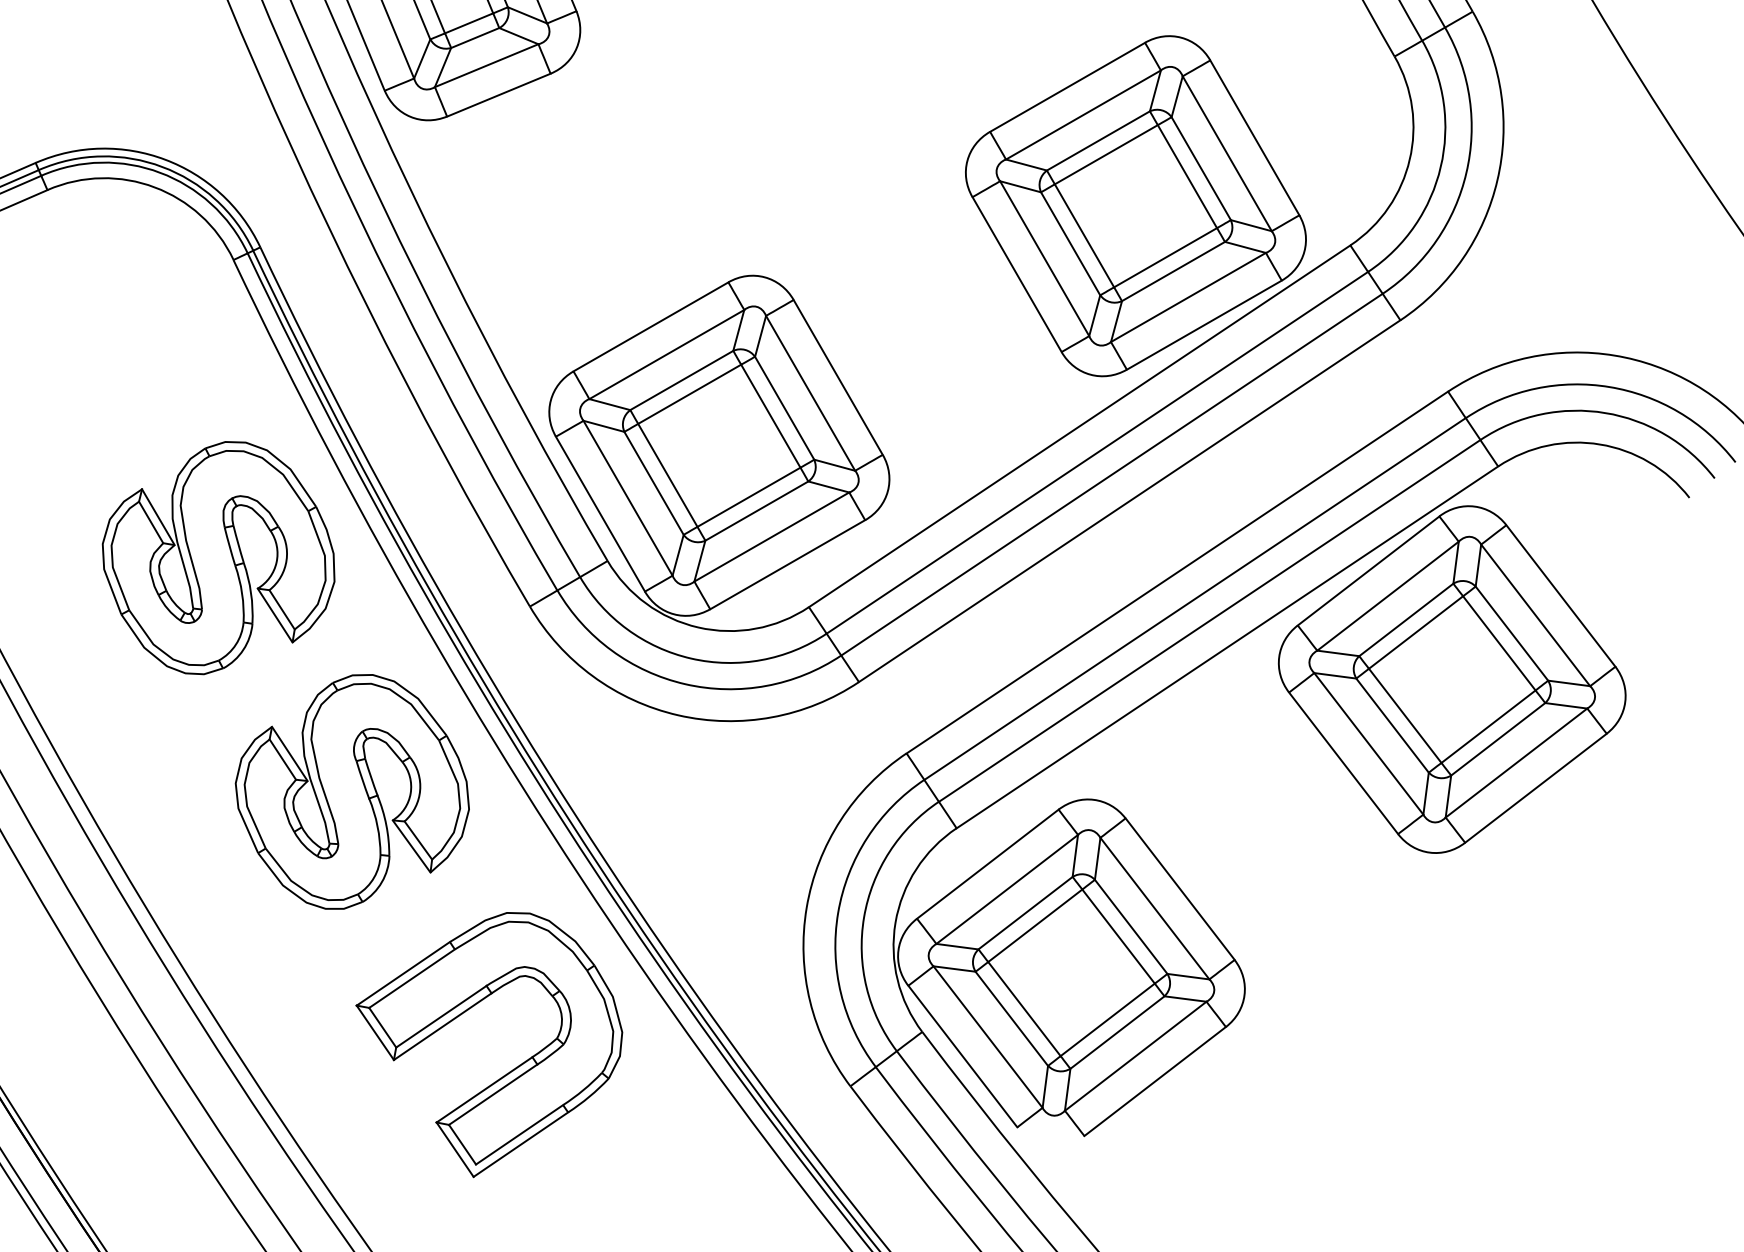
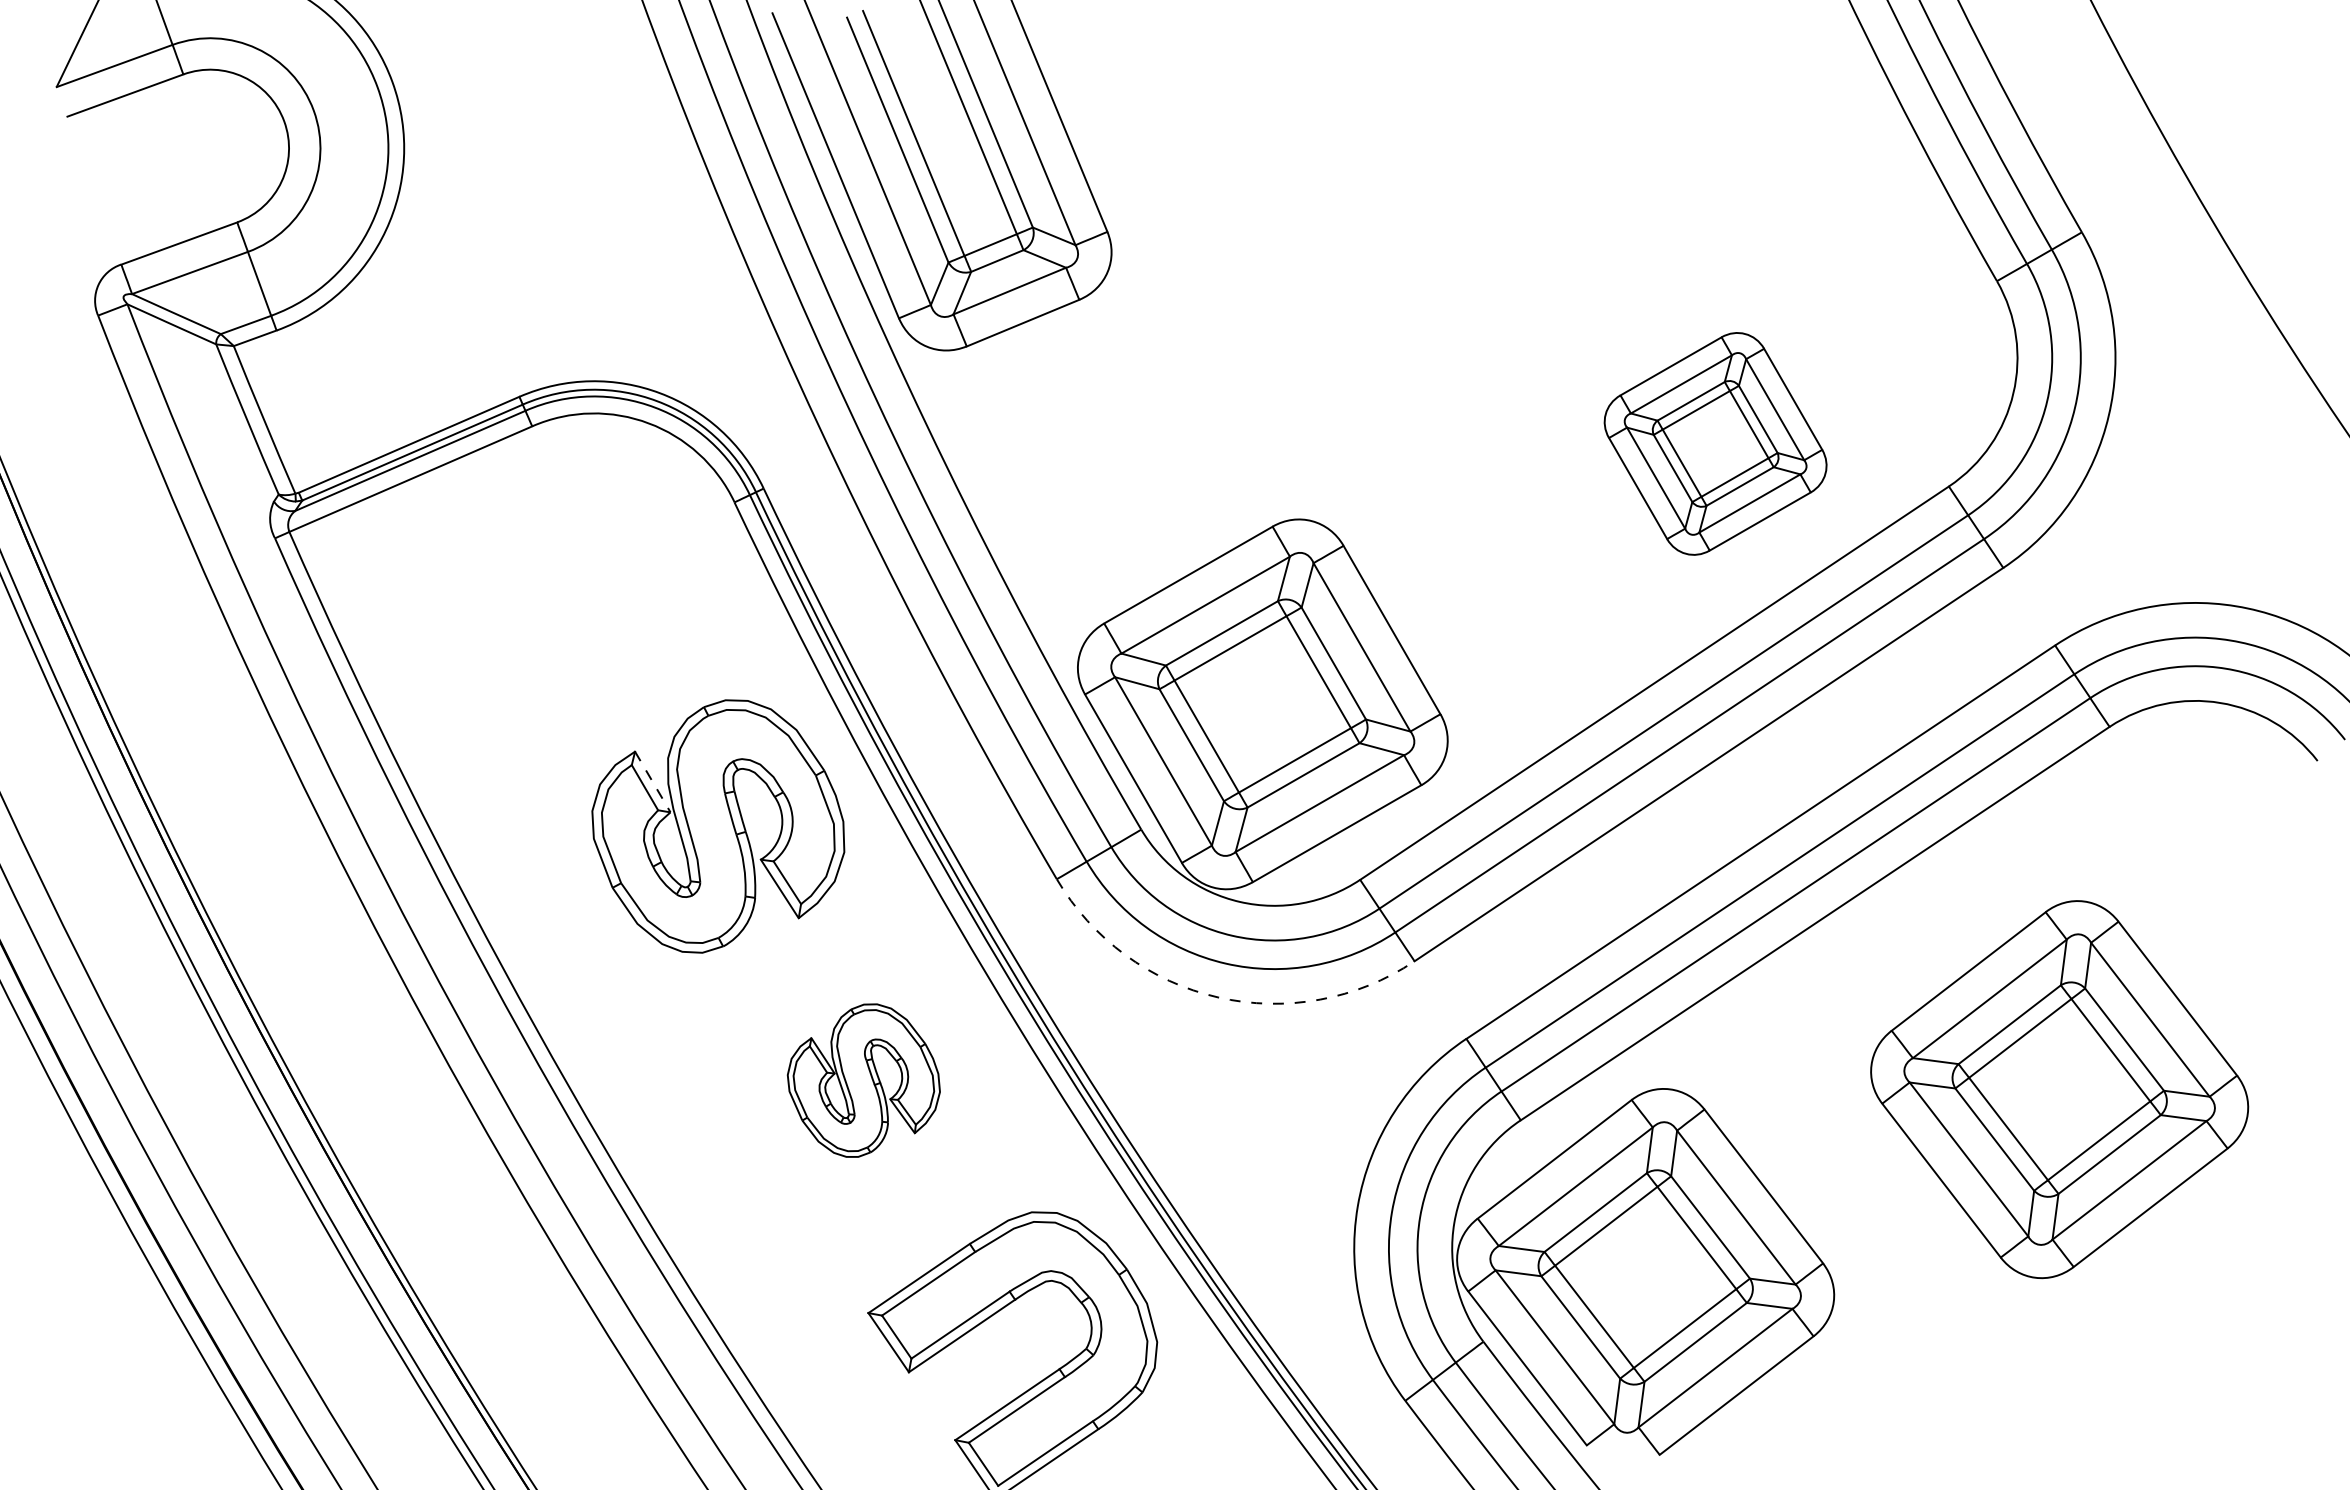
part: (1135, 205) -> (1715, 443), size x0.6
line: (159, 517) -> (653, 782), solid -> dashed
part: (1452, 679) -> (2059, 1089), moved
arc: (678, 715) -> (1218, 997), solid -> dashed
part: (352, 791) -> (863, 1080), size x0.6

